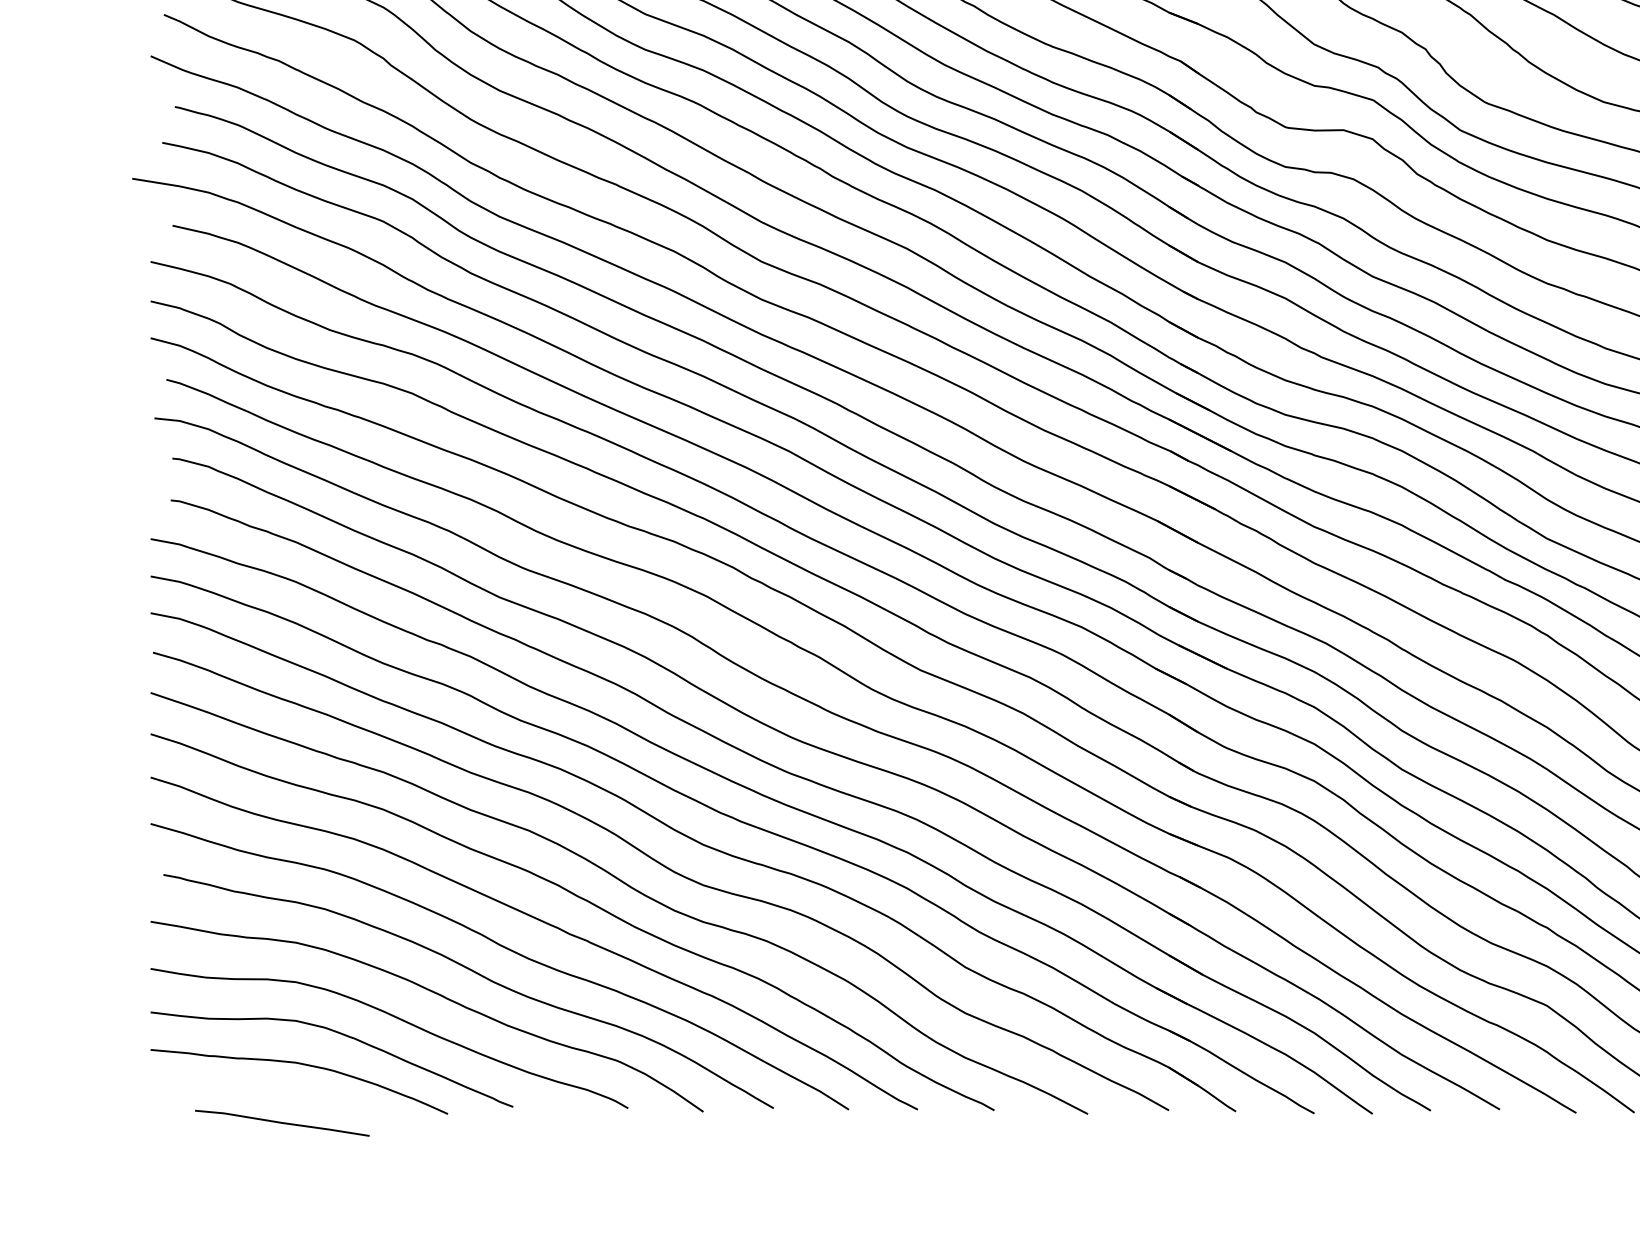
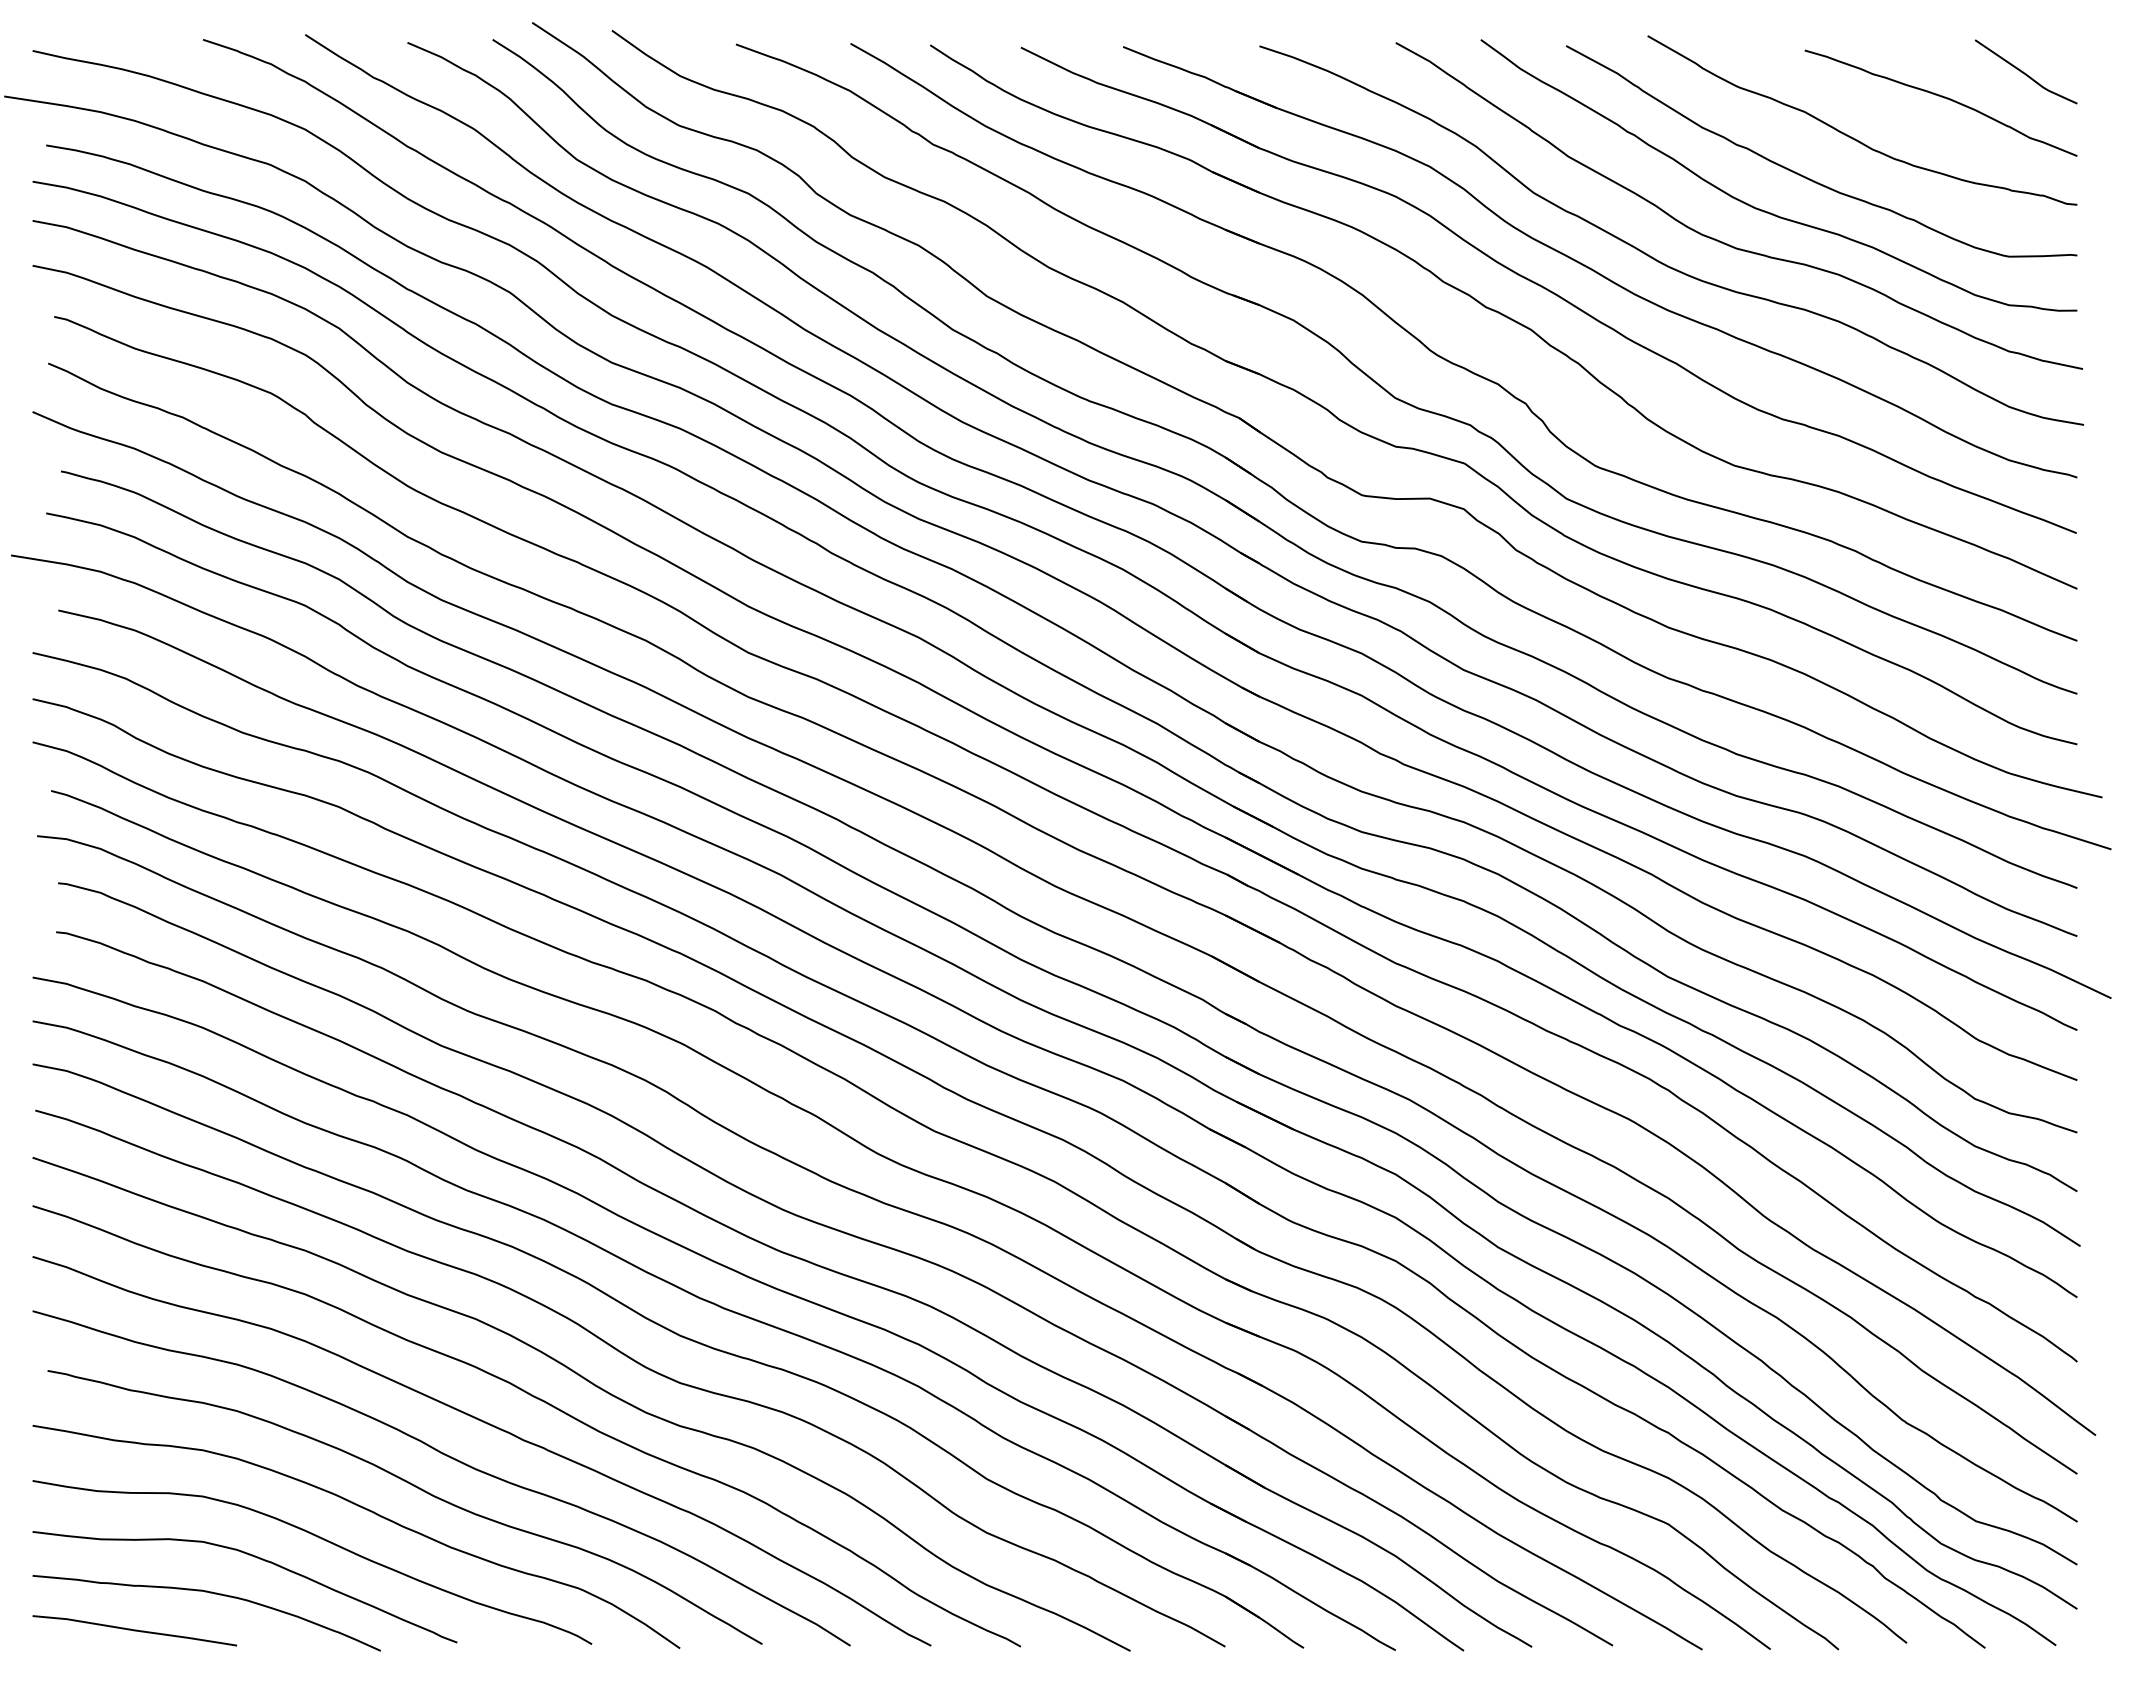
line: (282, 1123) -> (134, 1630), moved

